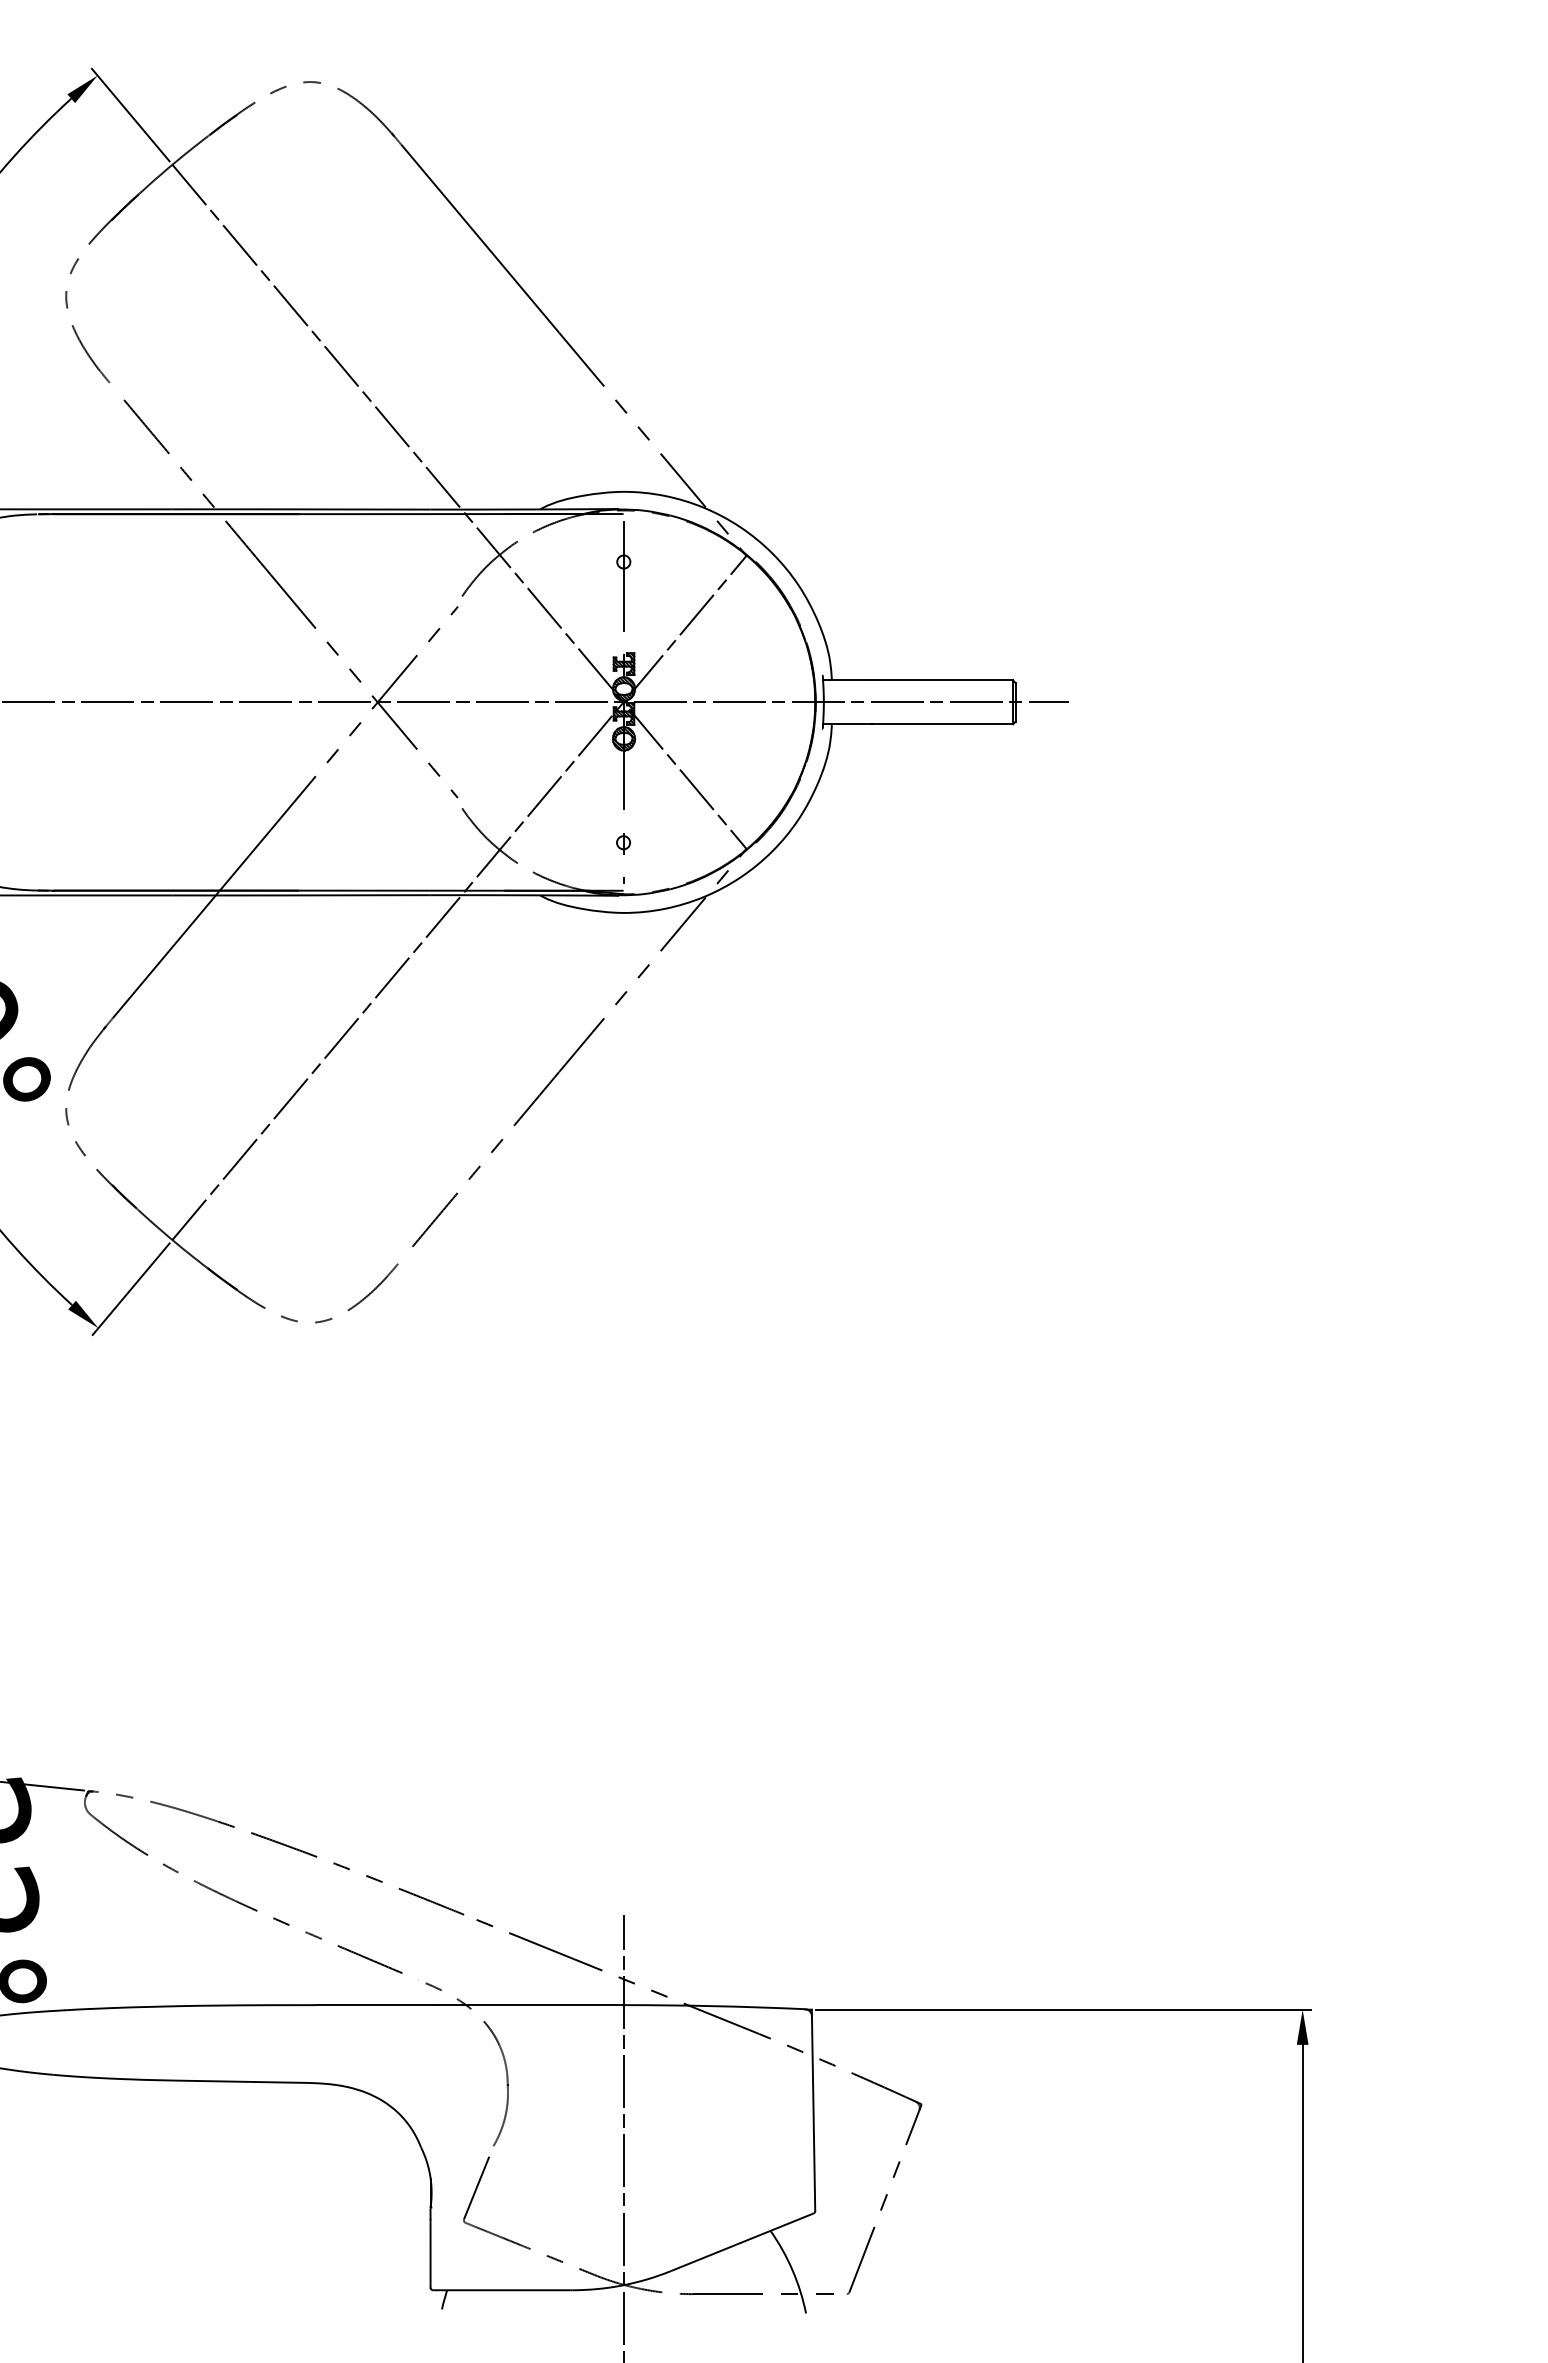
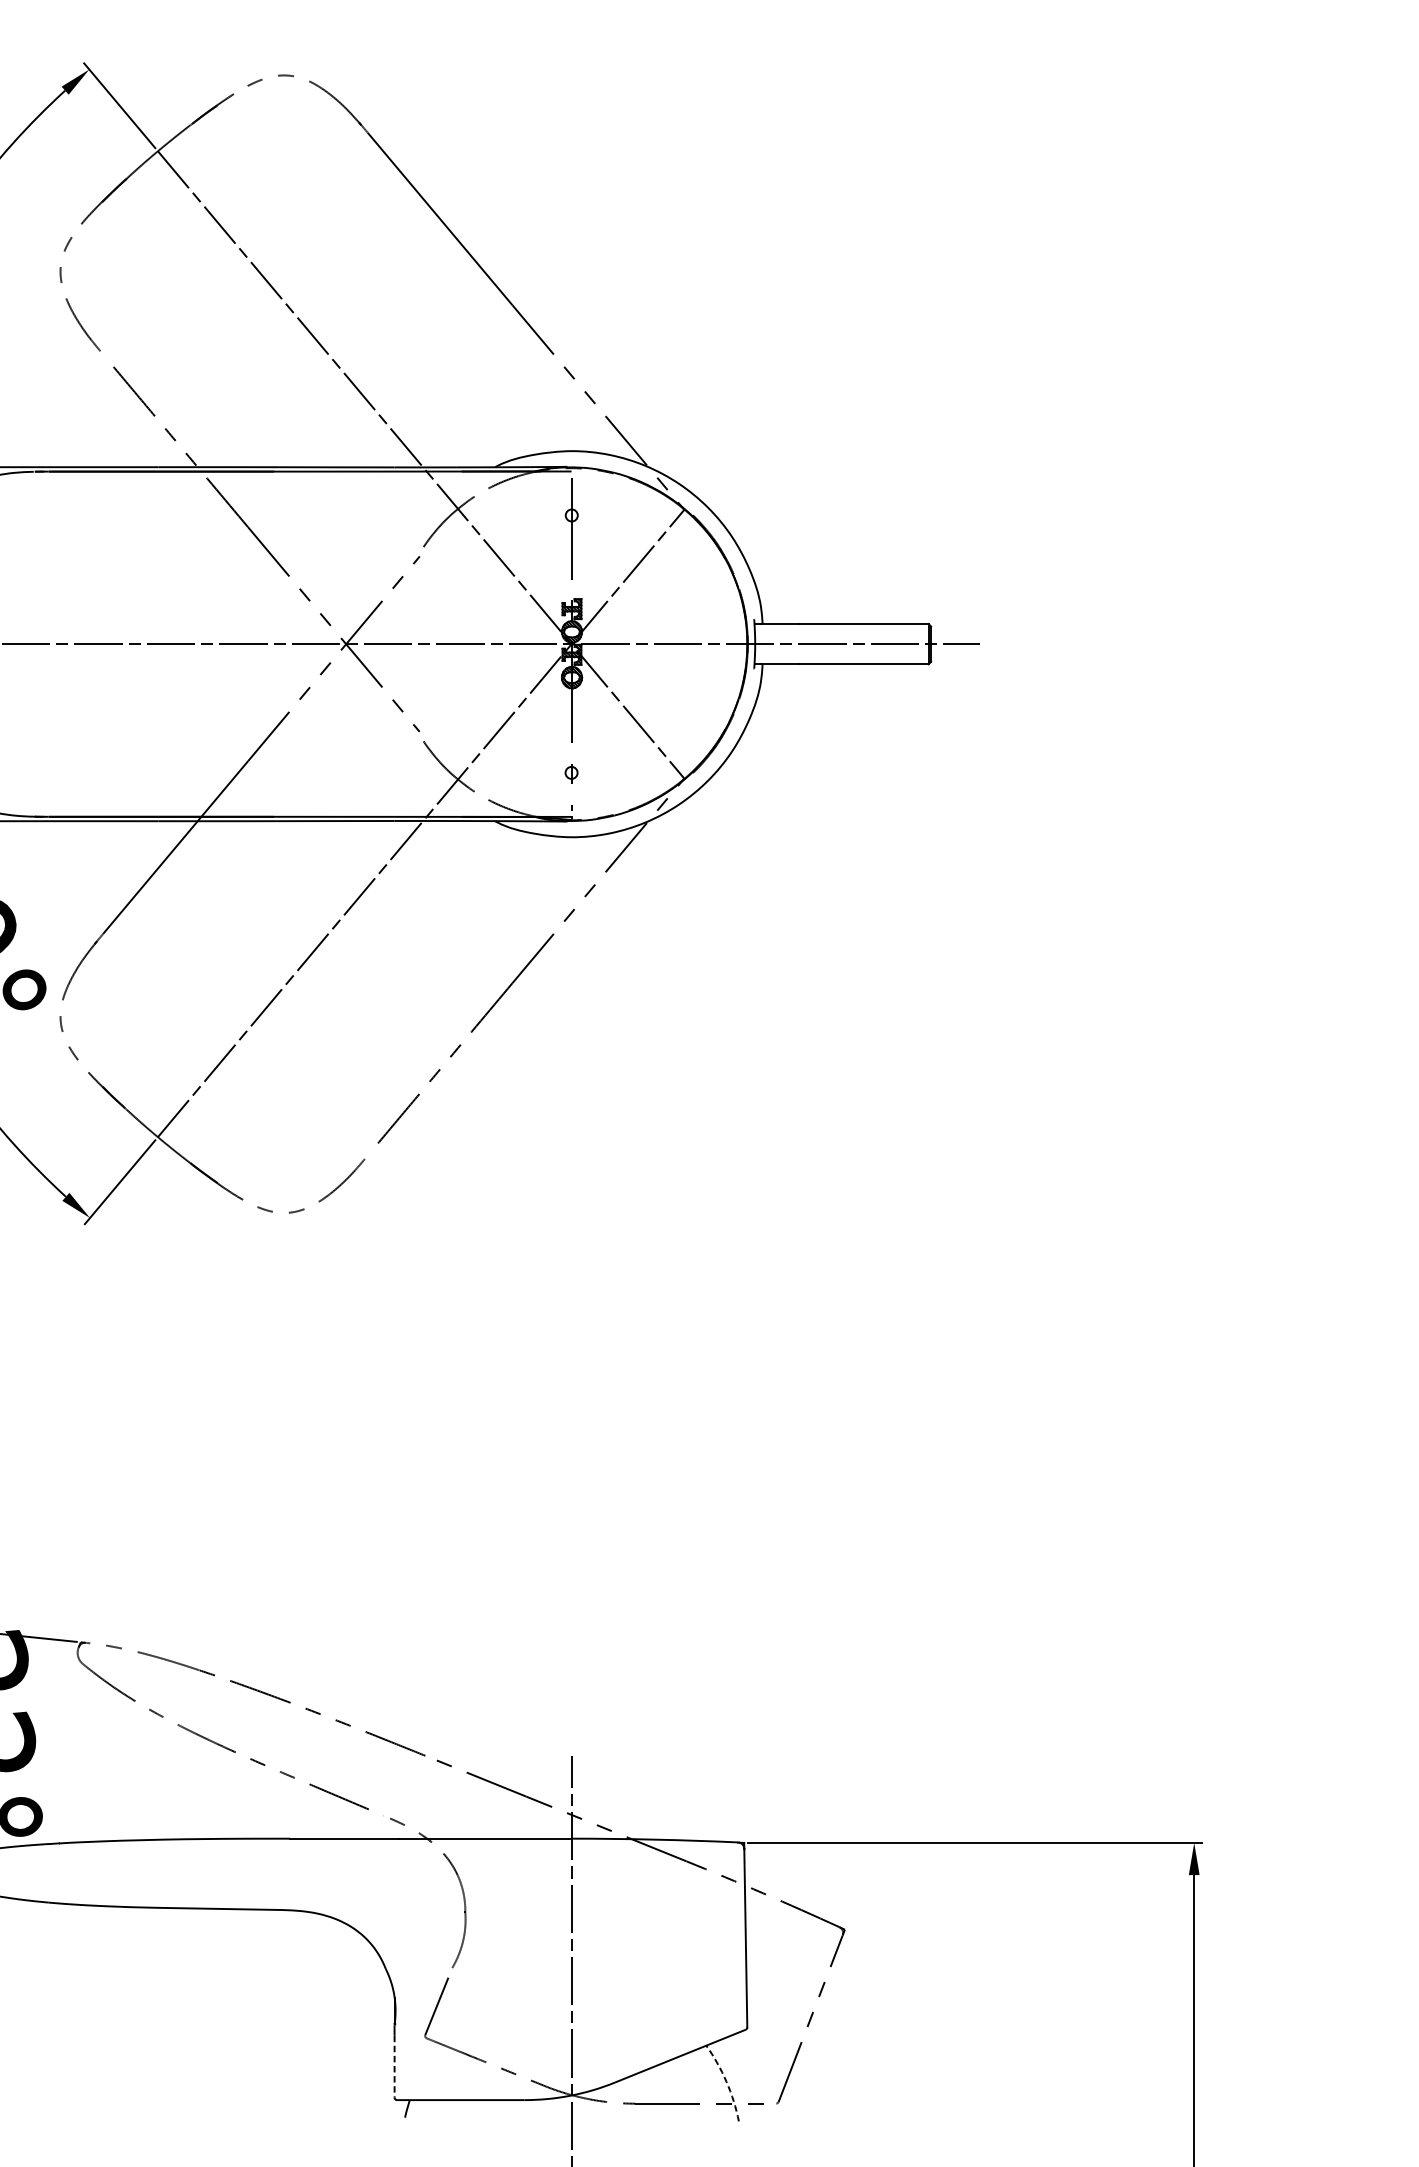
line: (430, 2253) -> (394, 2066), solid -> dashed
arc: (792, 2270) -> (726, 2082), solid -> dashed

